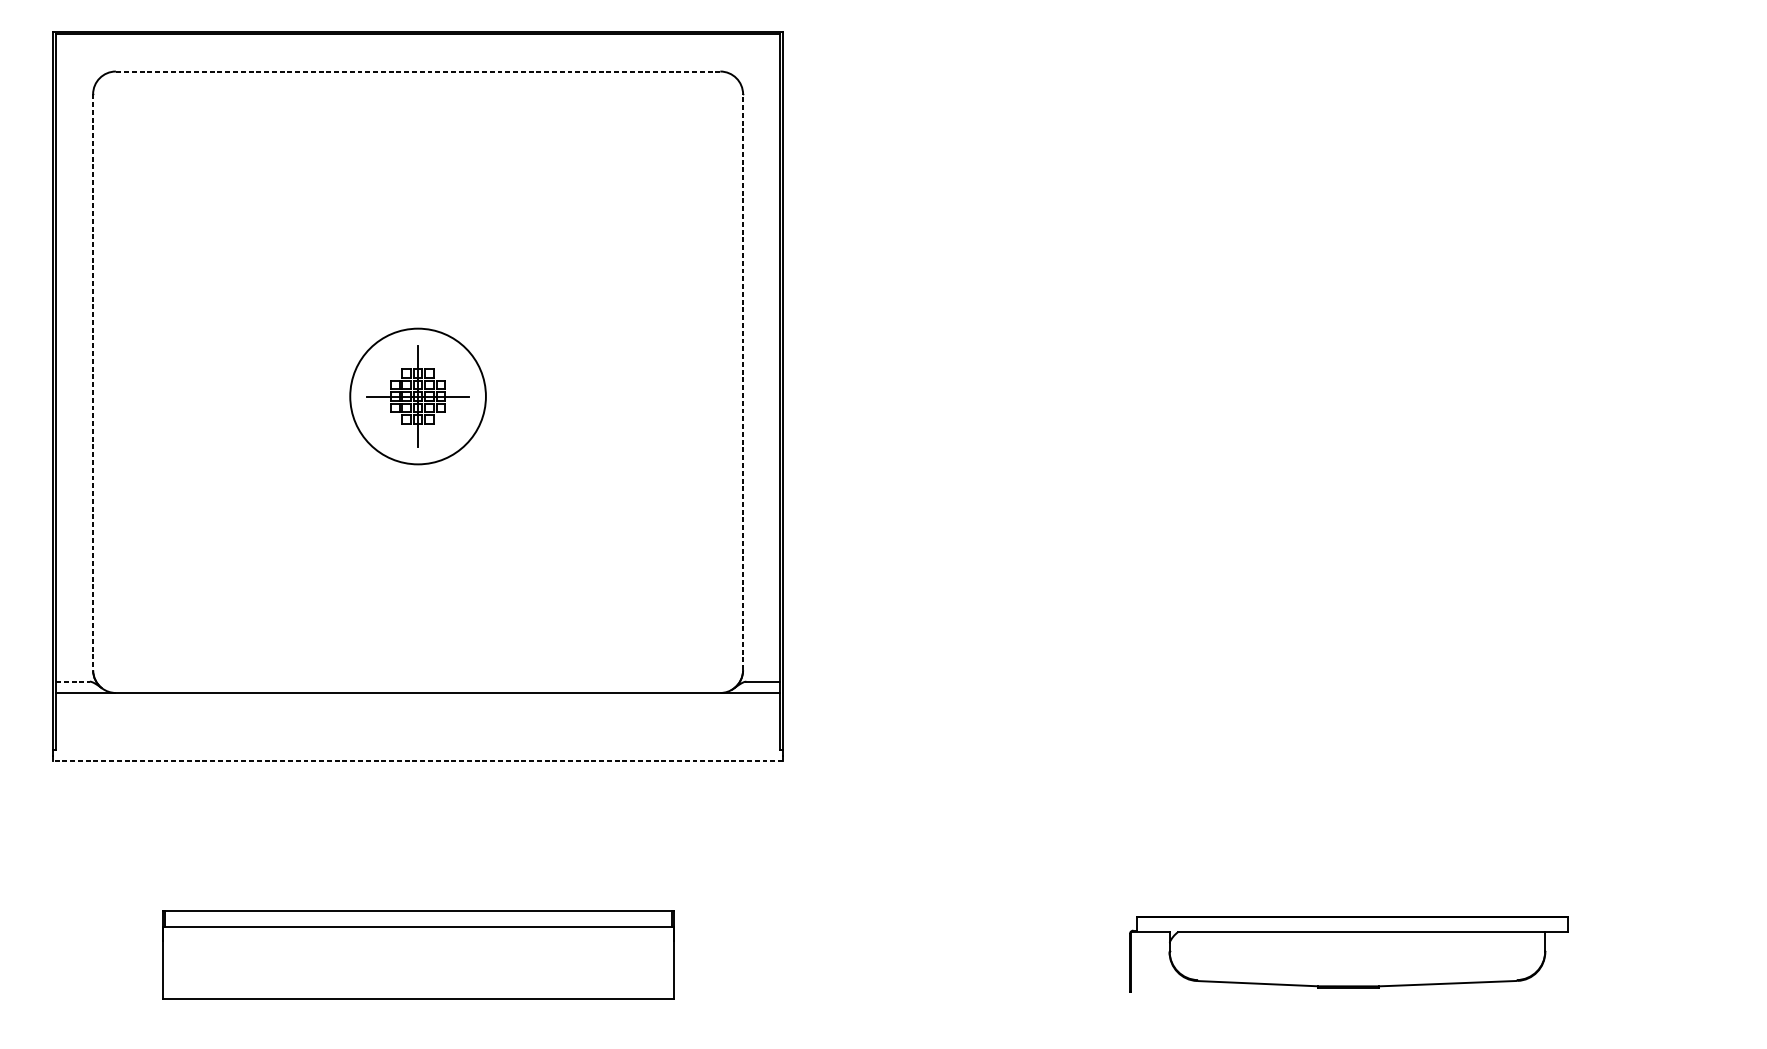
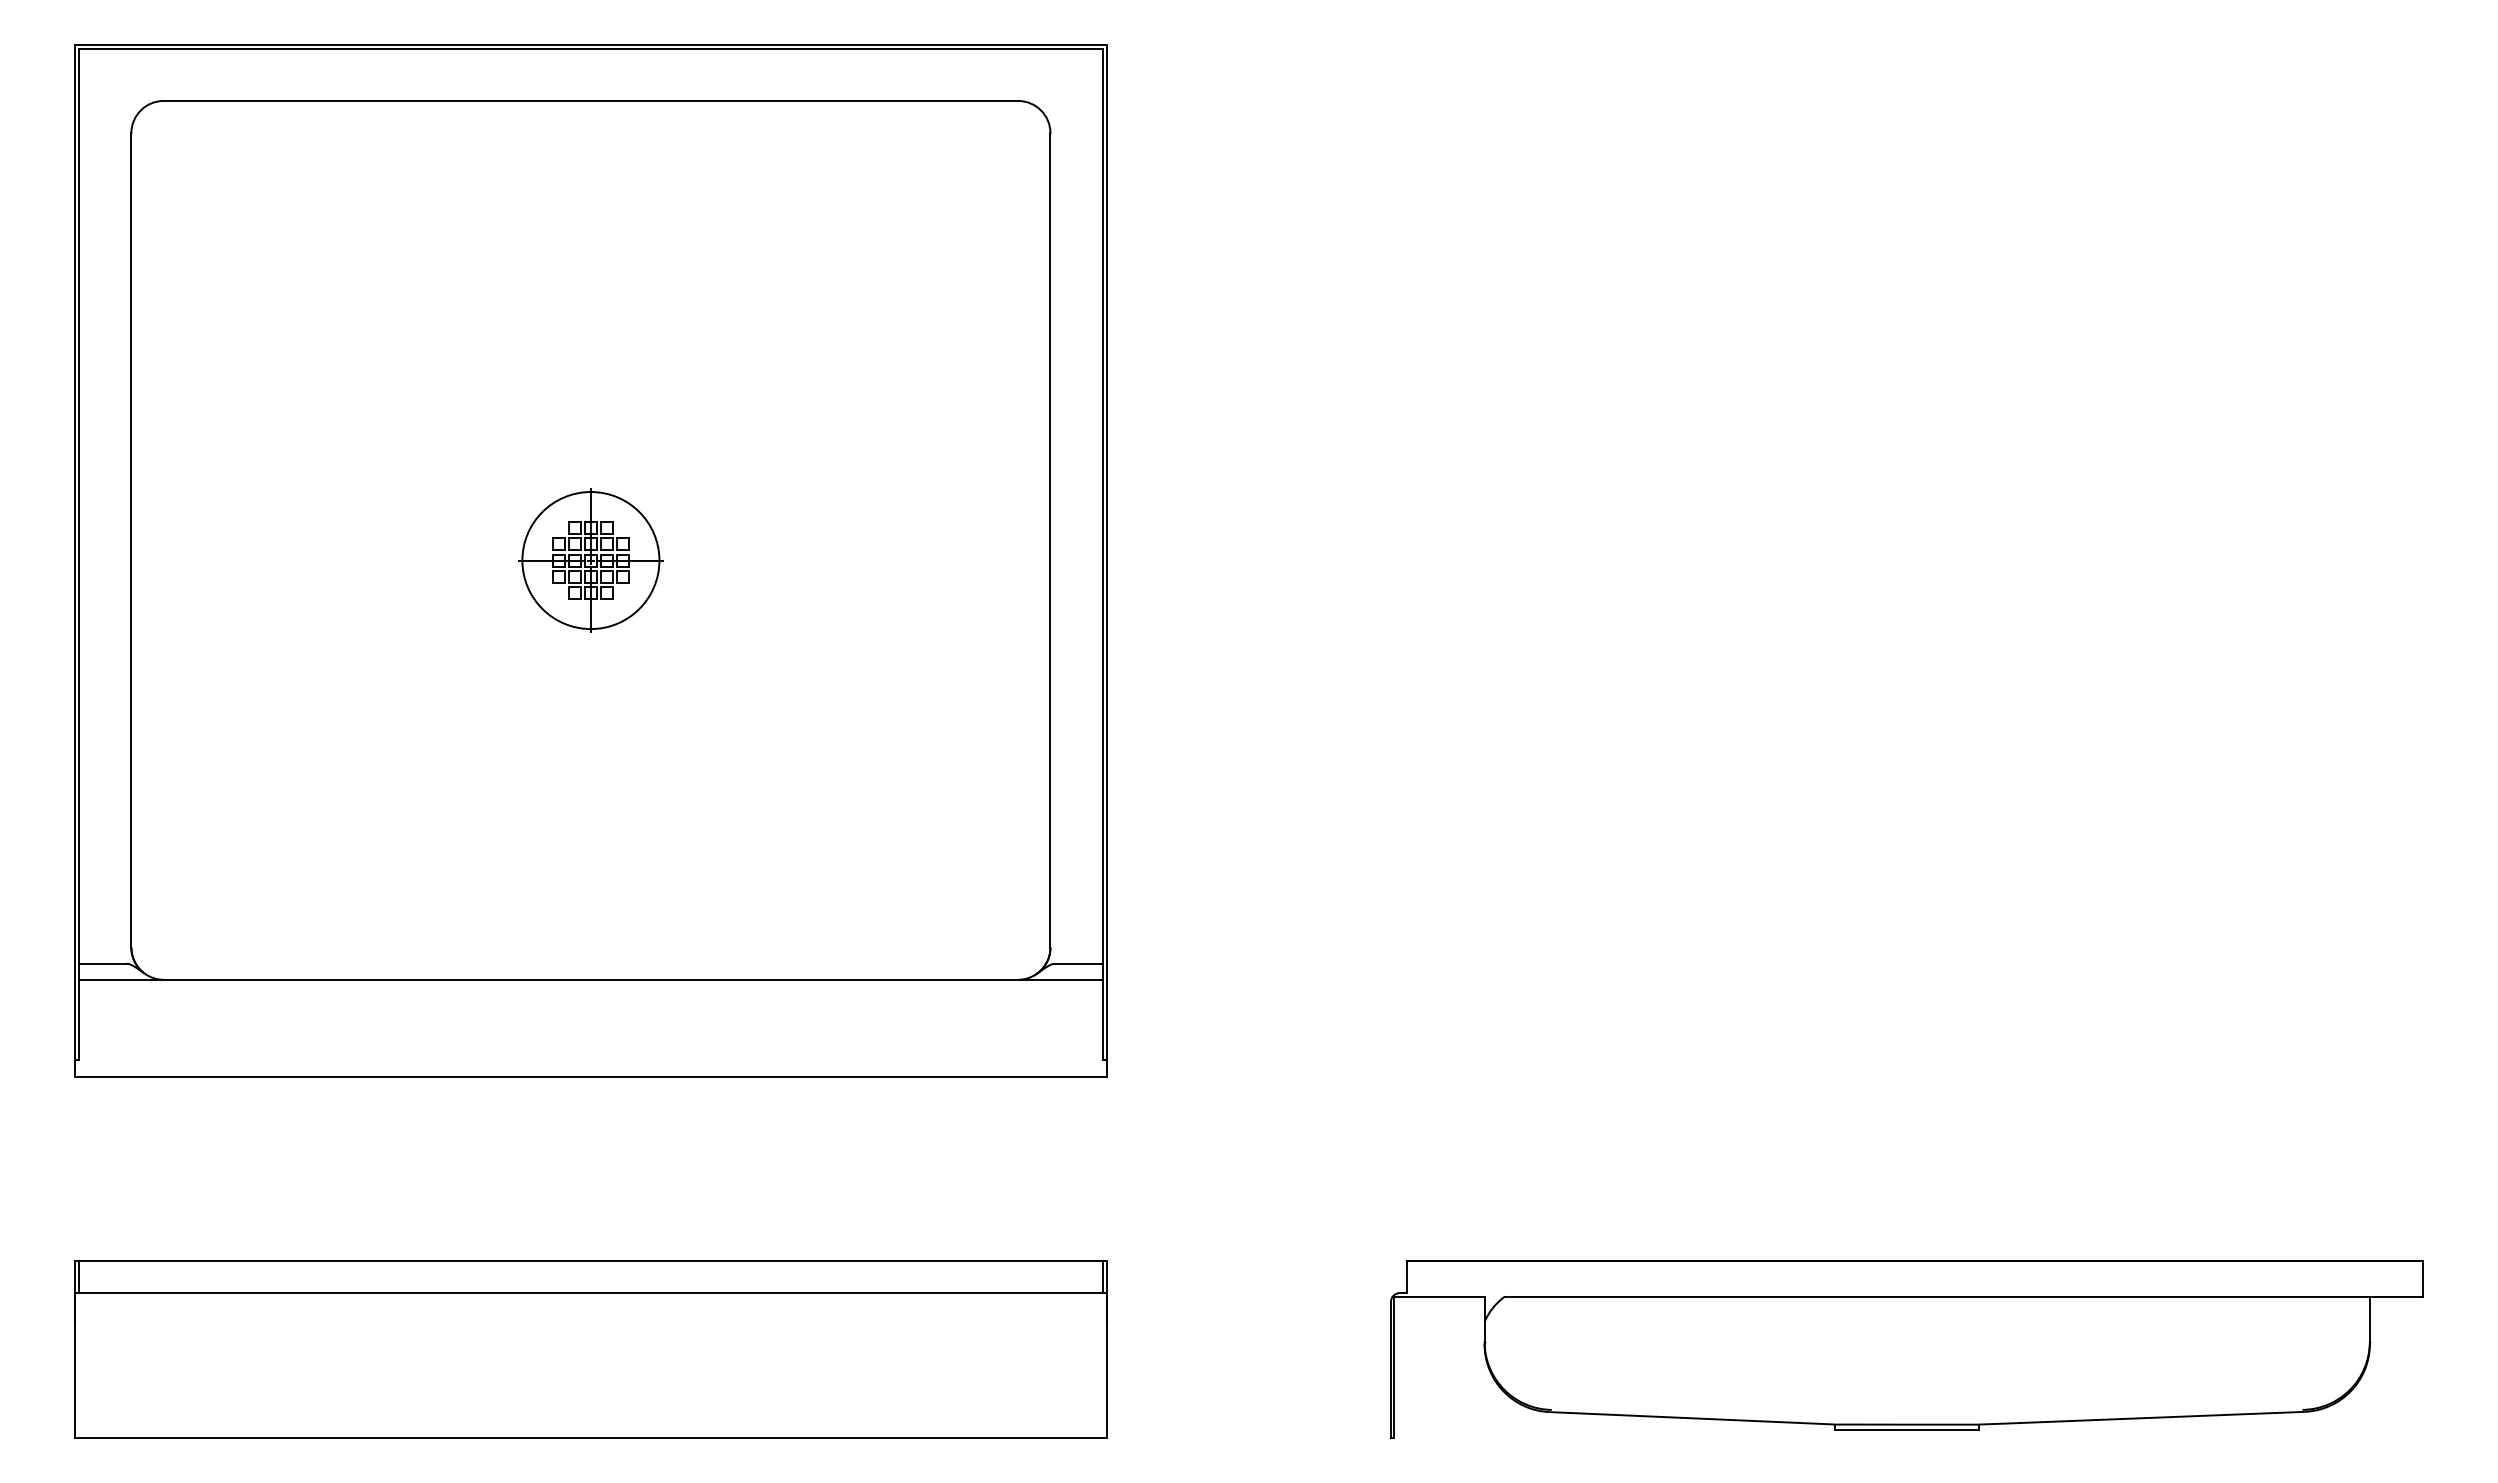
line: (417, 71) -> (590, 100), dashed -> solid
line: (743, 381) -> (1050, 539), dashed -> solid
line: (93, 382) -> (131, 540), dashed -> solid
circle: (417, 396) -> (590, 560), size x0.71
line: (72, 681) -> (102, 963), dashed -> solid
line: (417, 761) -> (590, 1076), dashed -> solid
part: (417, 954) -> (590, 1349), size x1.43
part: (1348, 954) -> (1906, 1349), size x1.67

